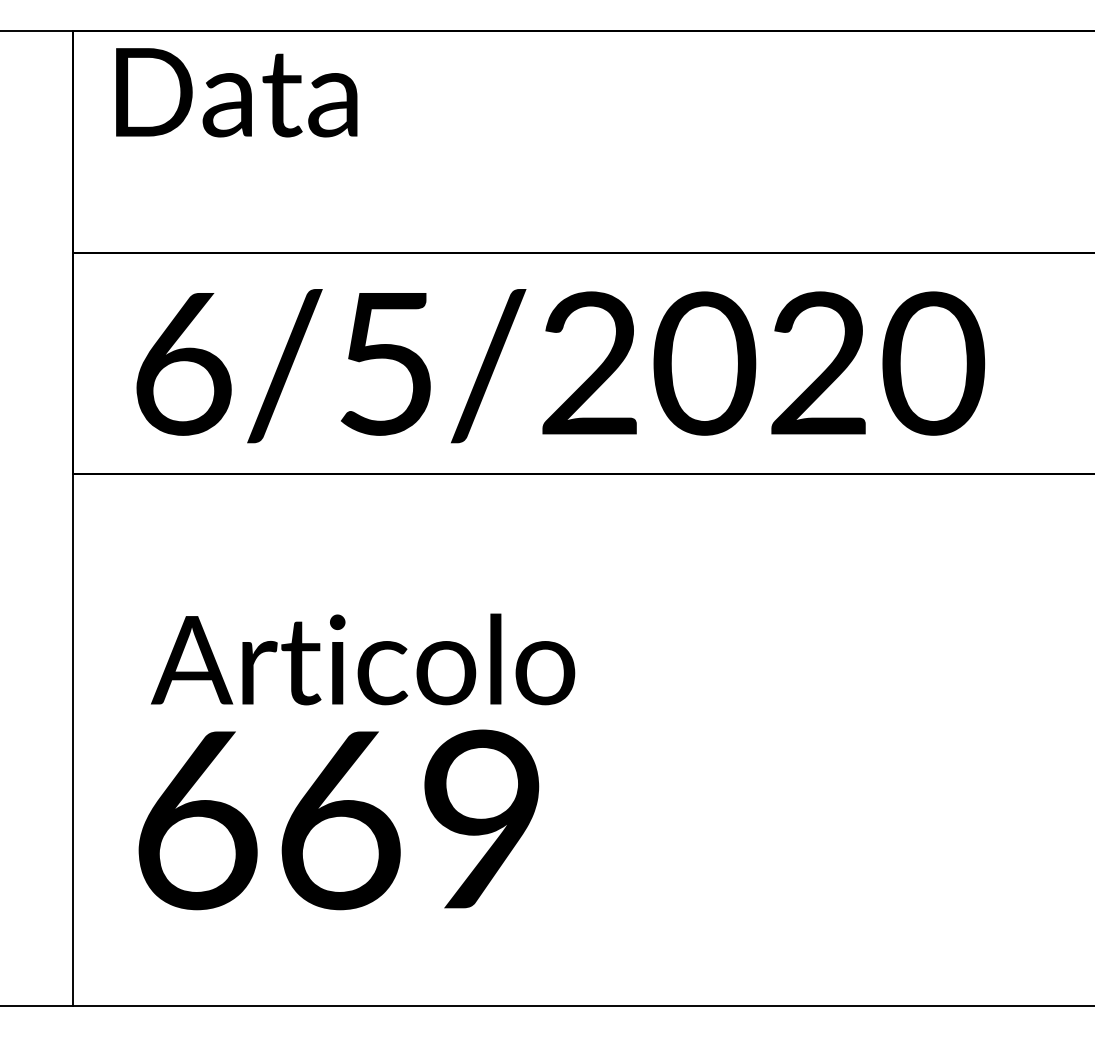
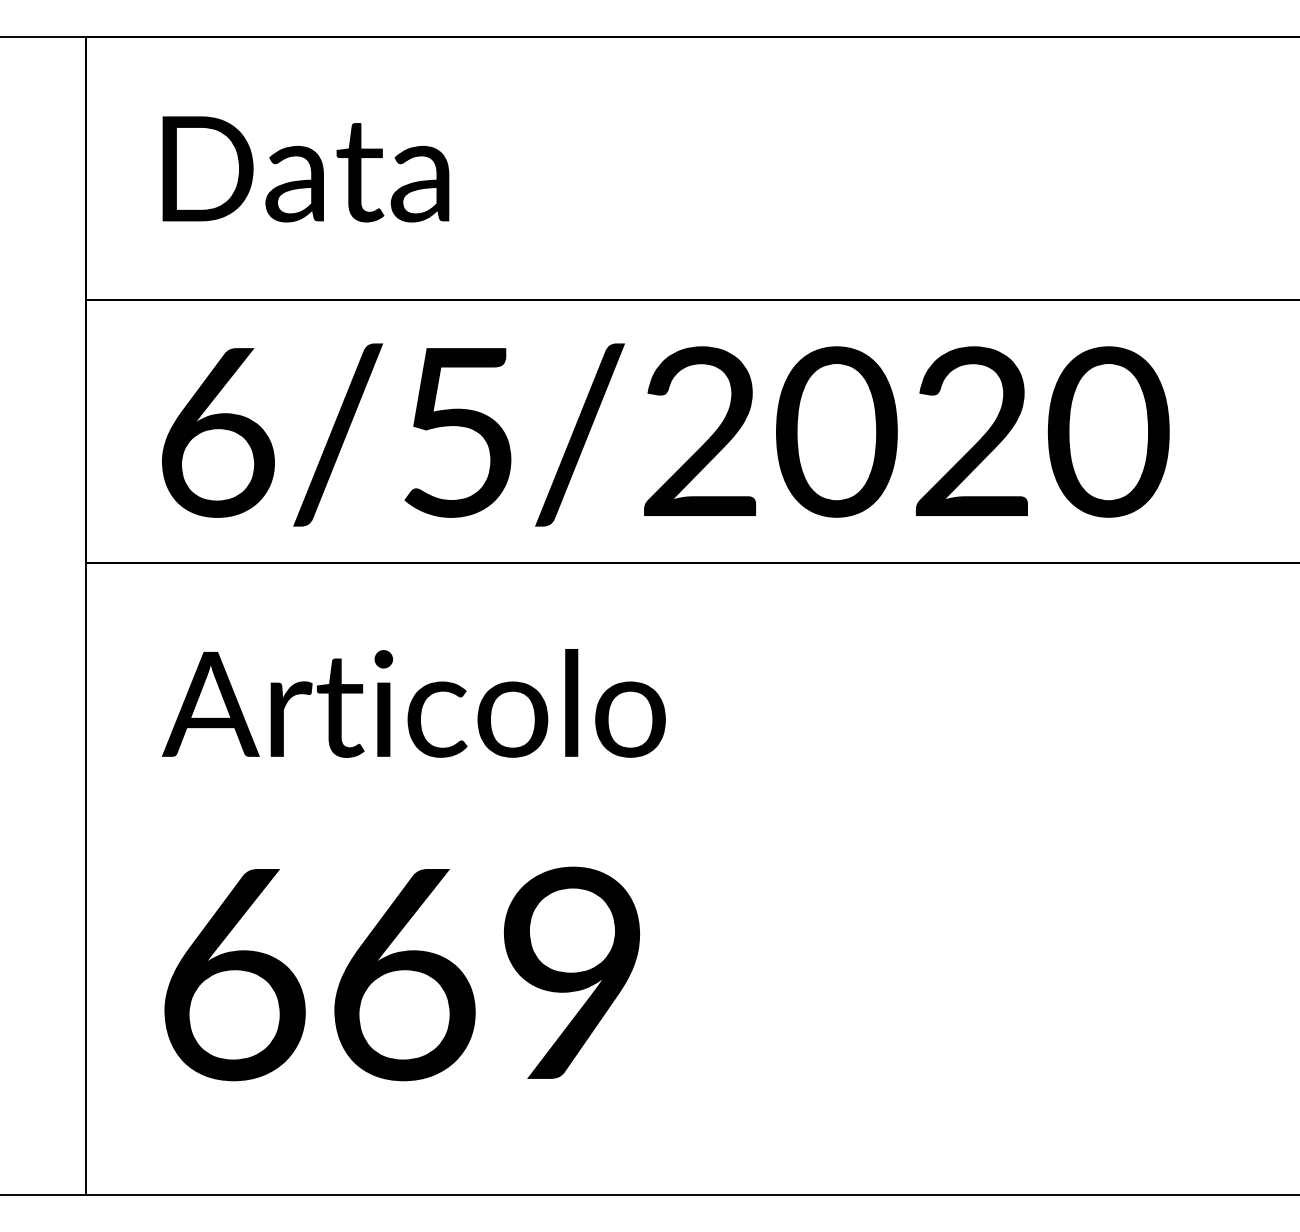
text: (236, 92) -> (305, 169), moved
text: (362, 659) -> (413, 703), moved

